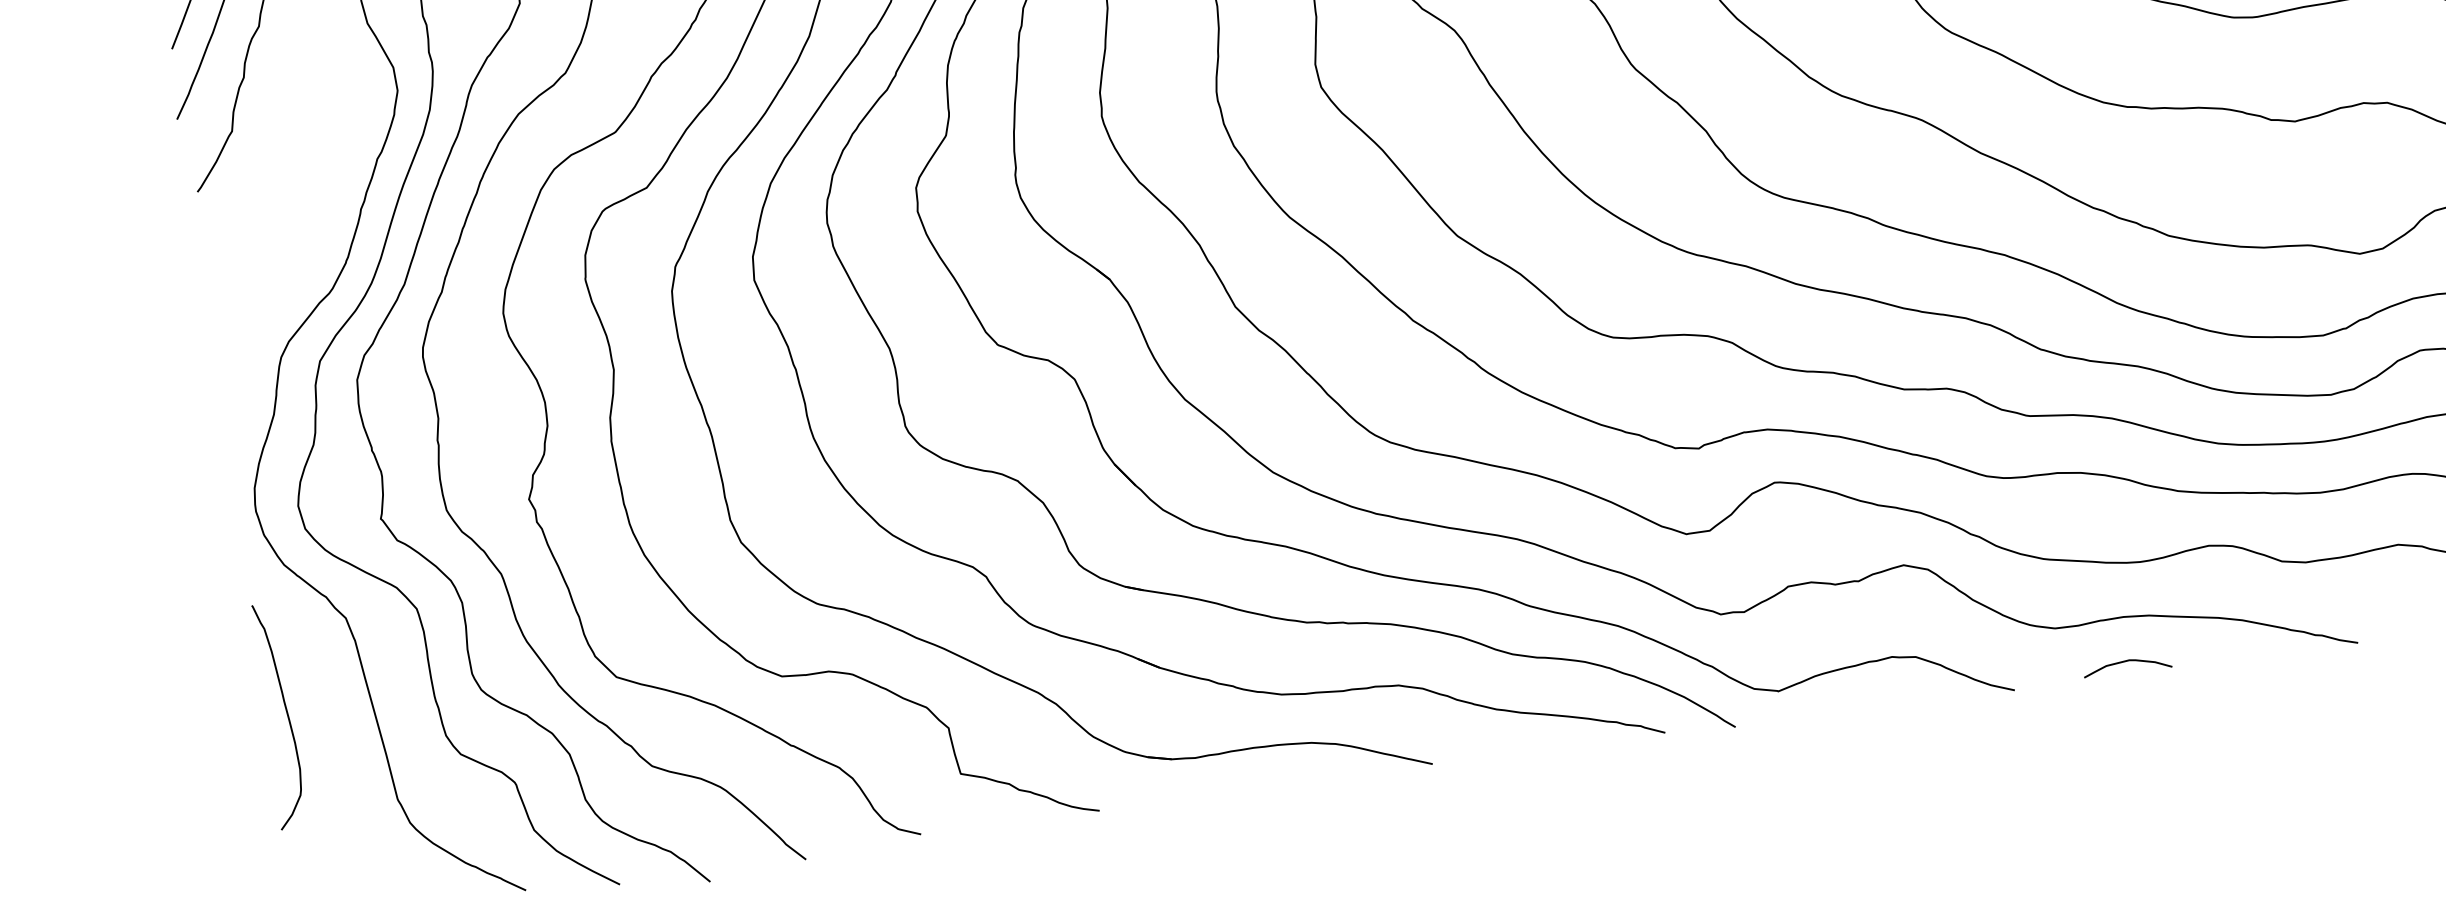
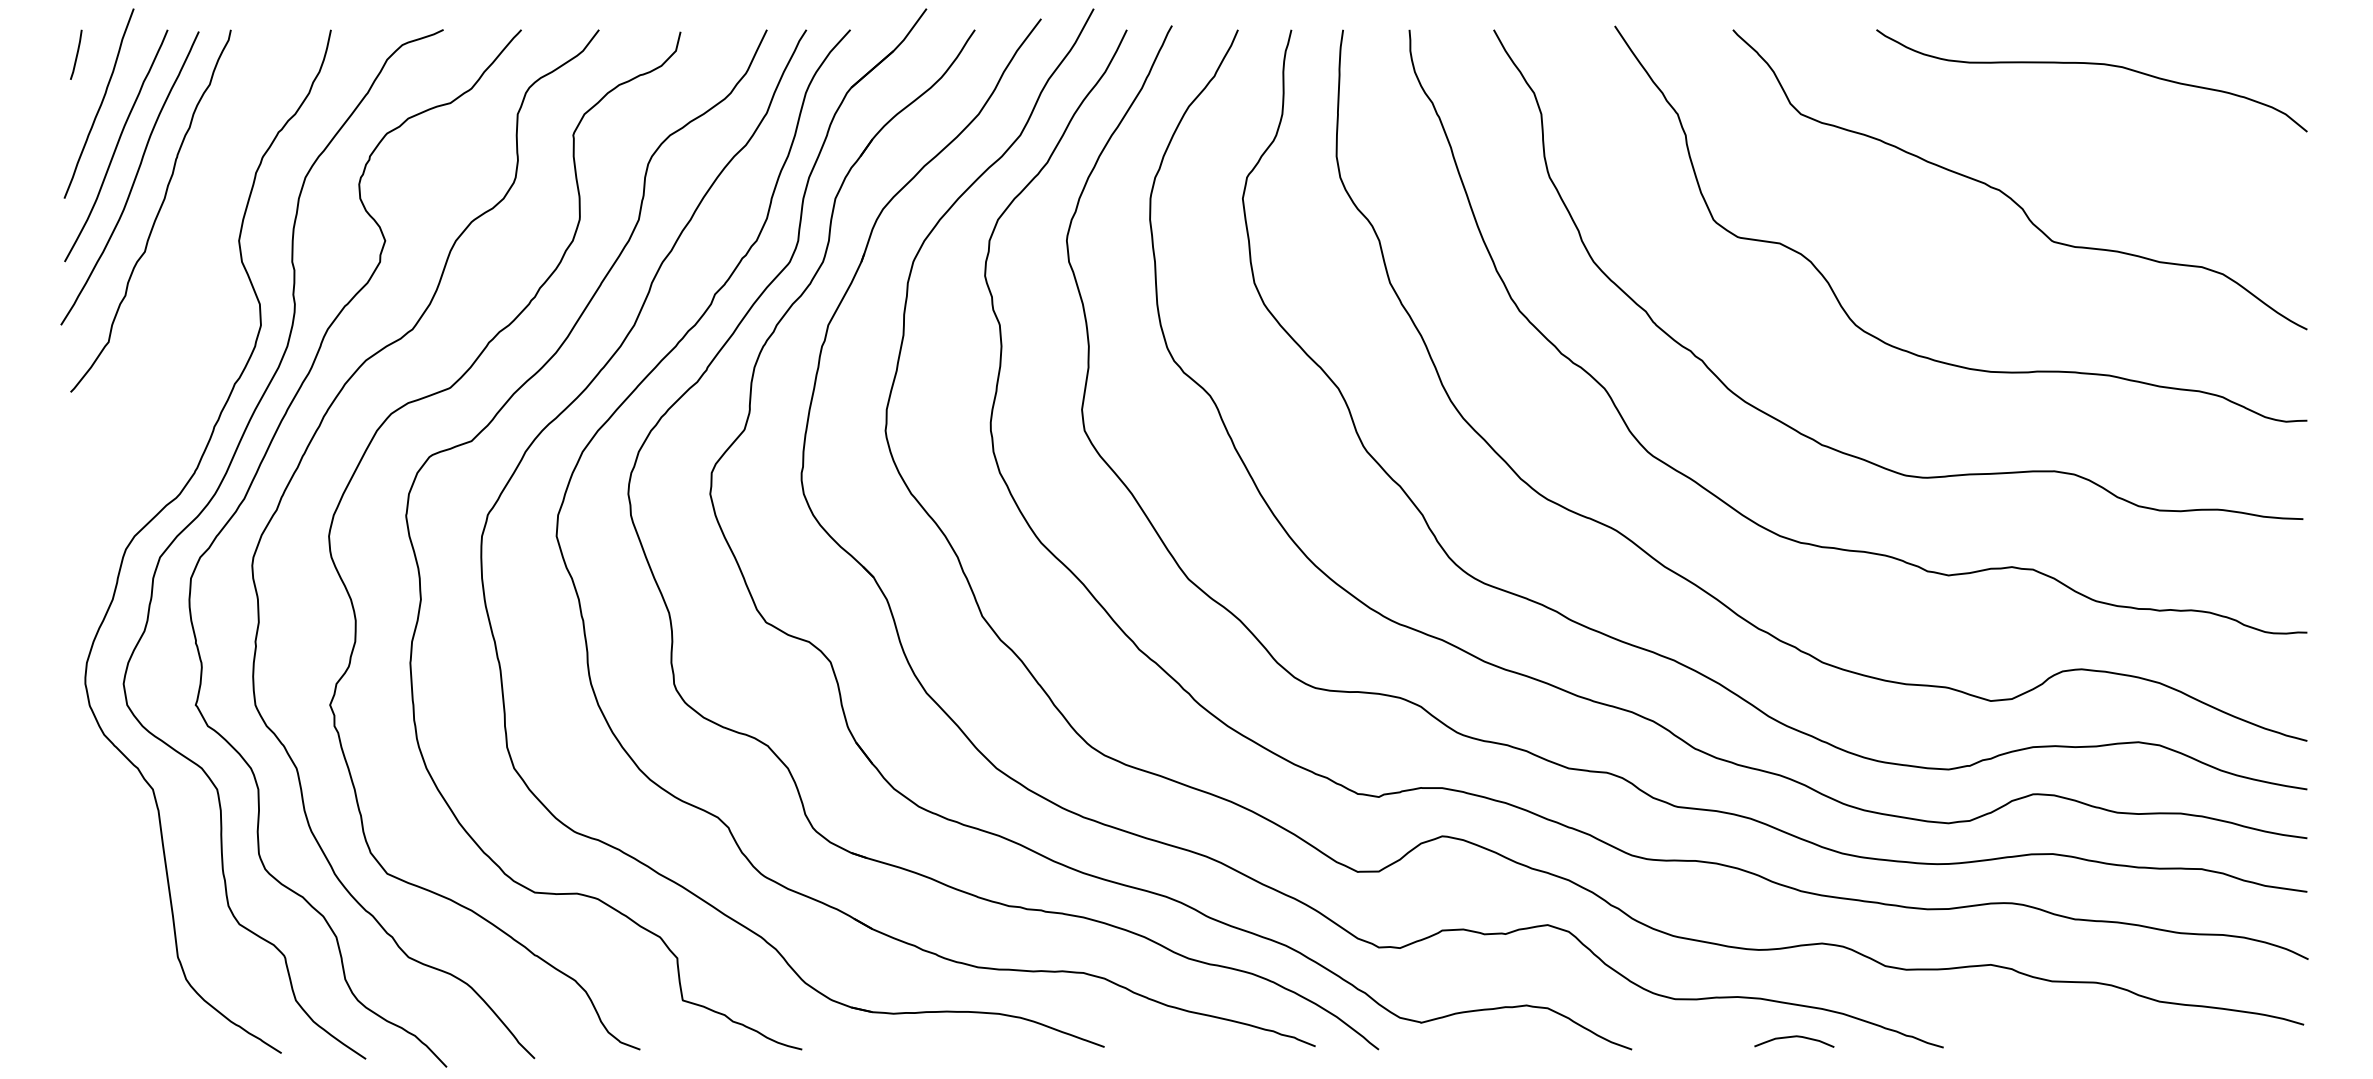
curve: (2127, 661) -> (1794, 1037), moved
curve: (286, 714) -> (88, 868), removed

